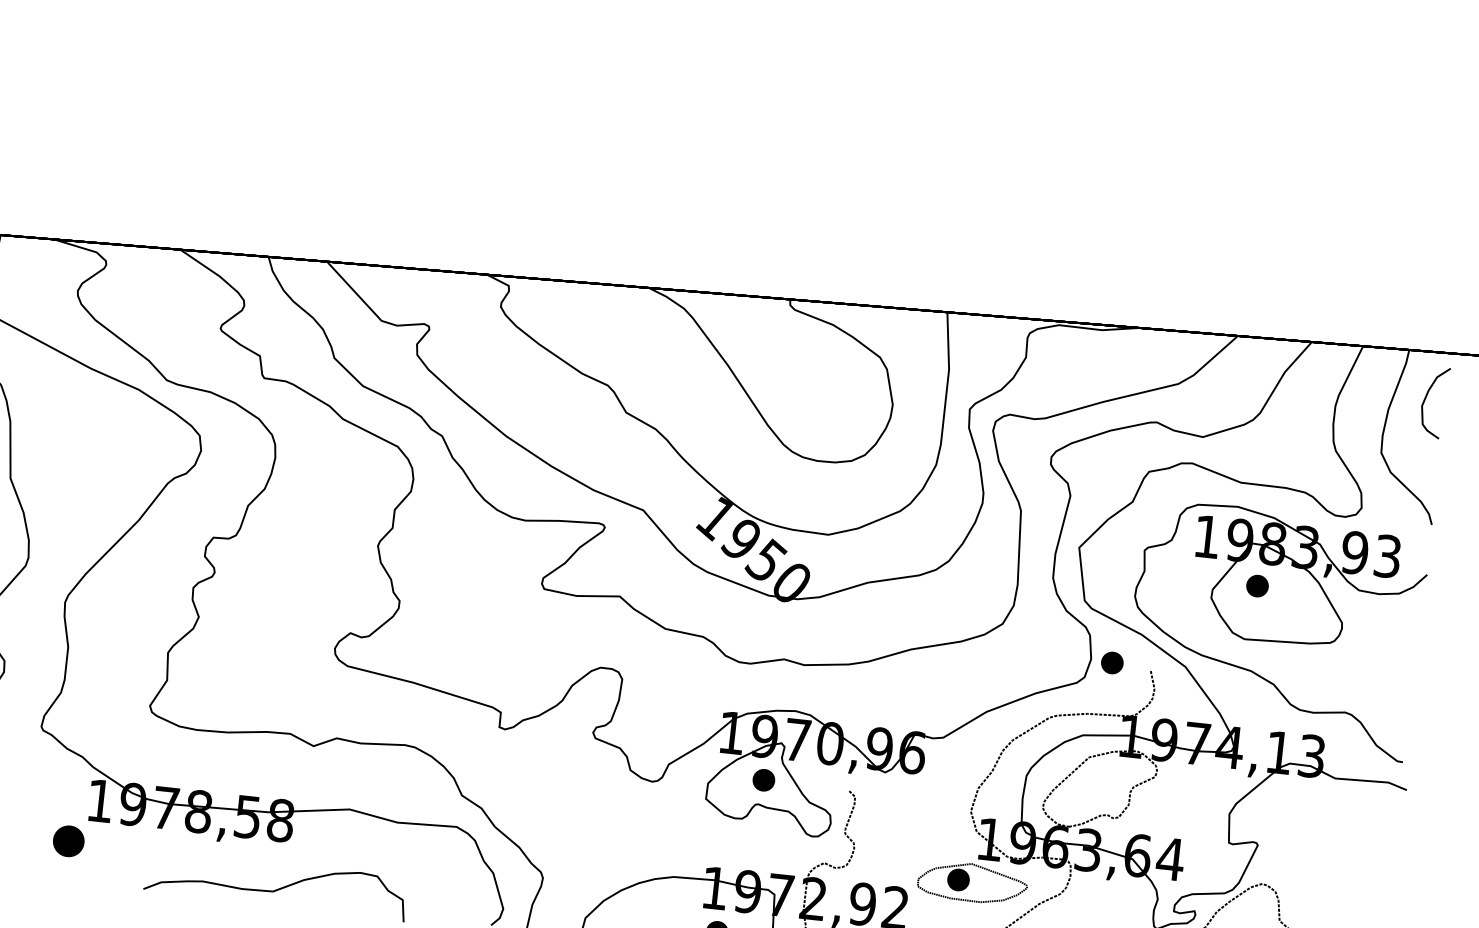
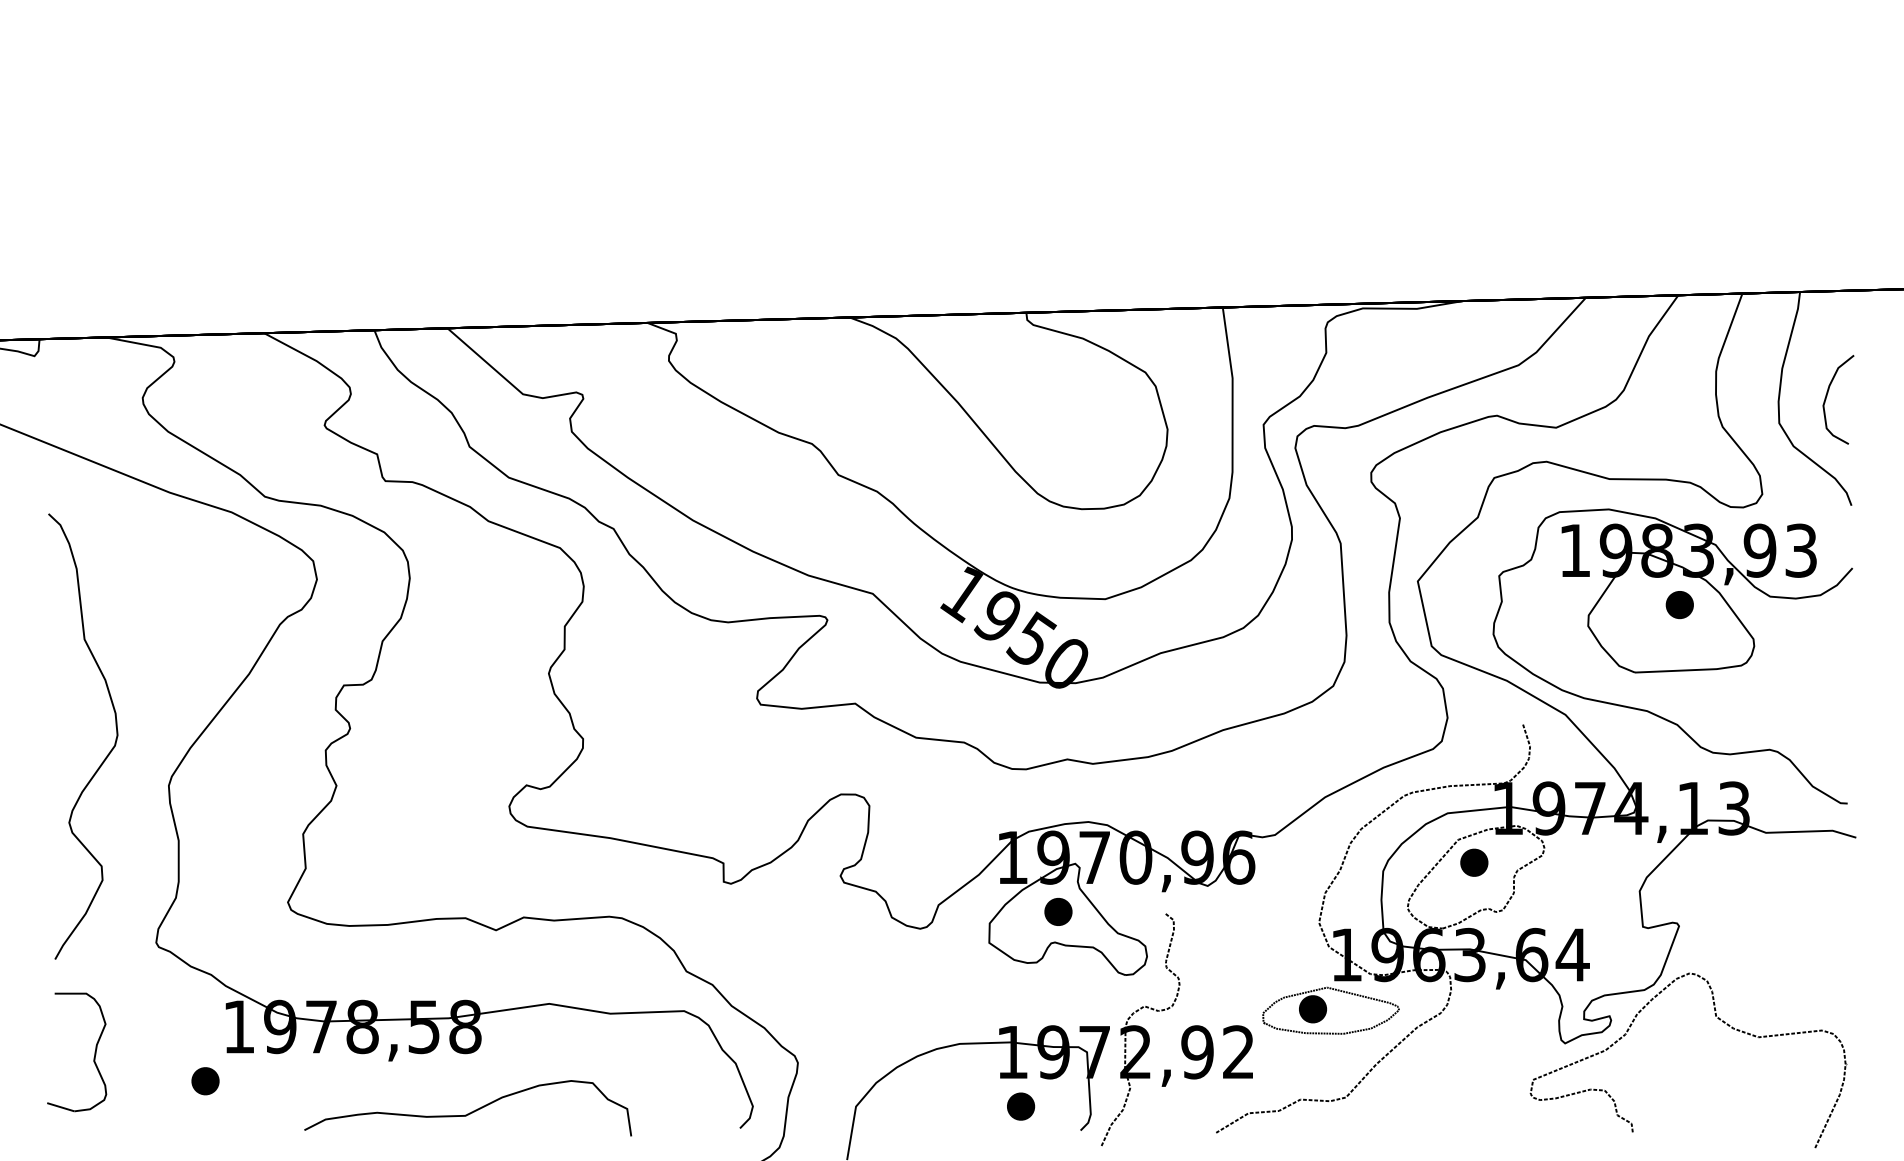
curve: (1426, 398) -> (1827, 396), moved
part: (1257, 586) -> (1679, 605), moved
part: (1112, 662) -> (1474, 862), moved
part: (68, 841) -> (205, 1081), size x0.71

